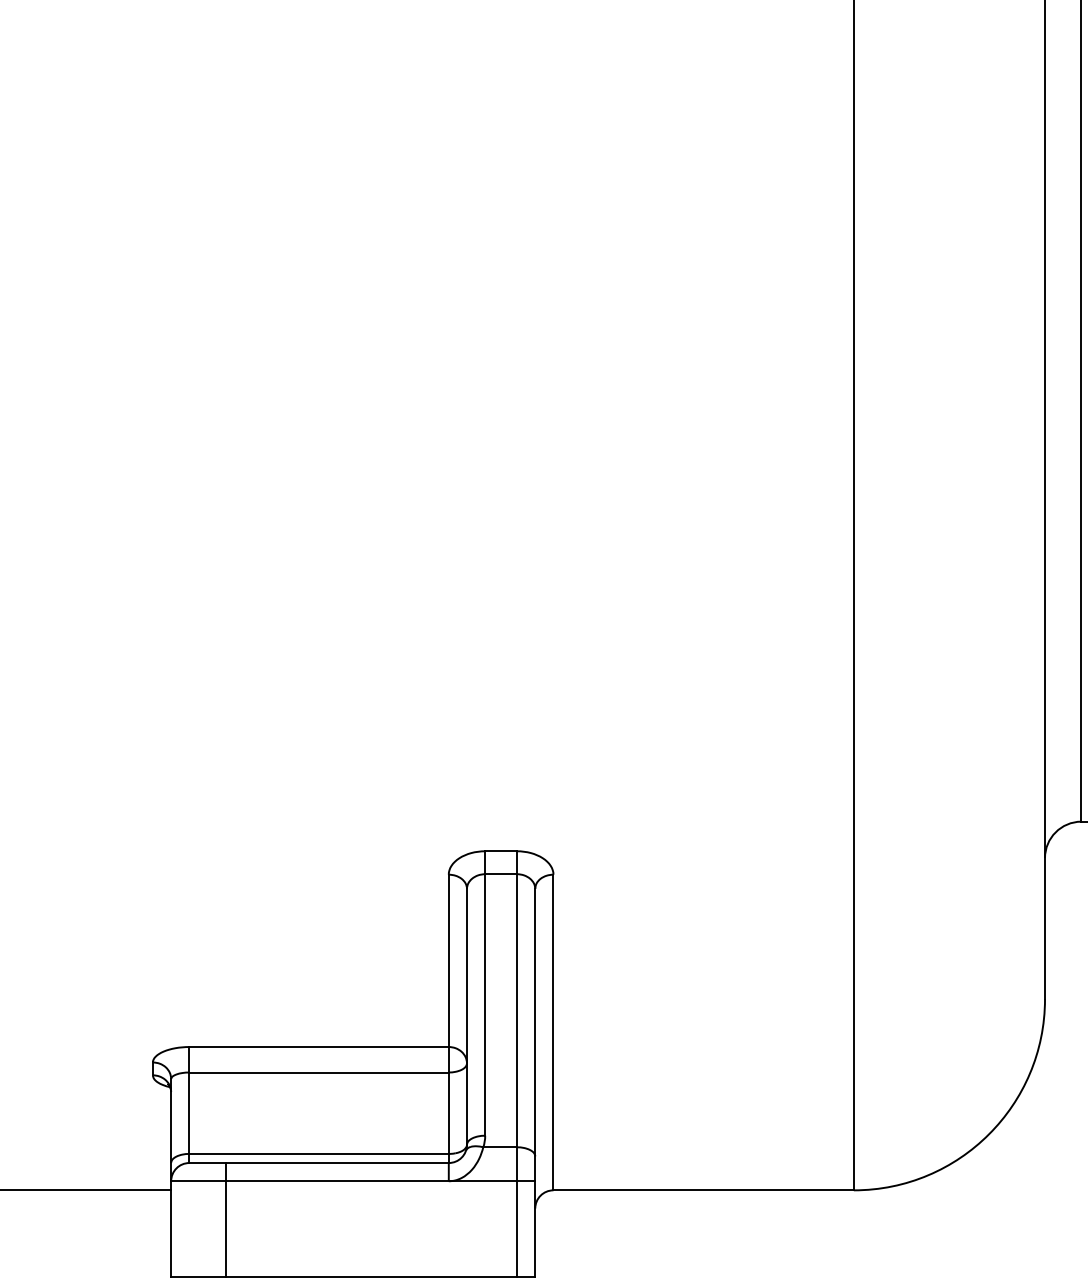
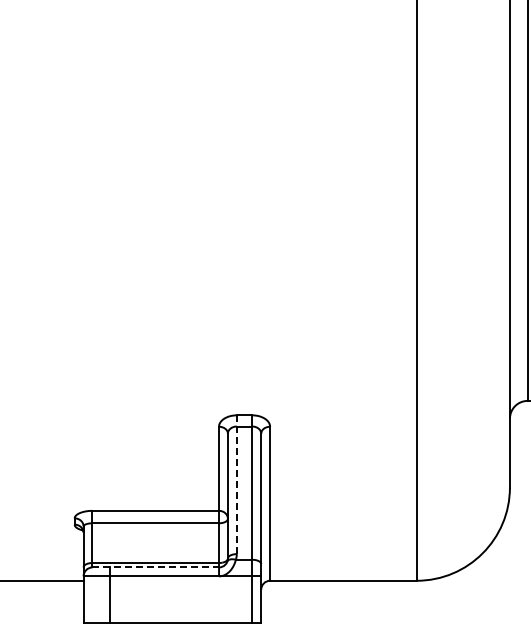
line: (484, 993) -> (236, 484), solid -> dashed
line: (320, 1163) -> (156, 567), solid -> dashed

